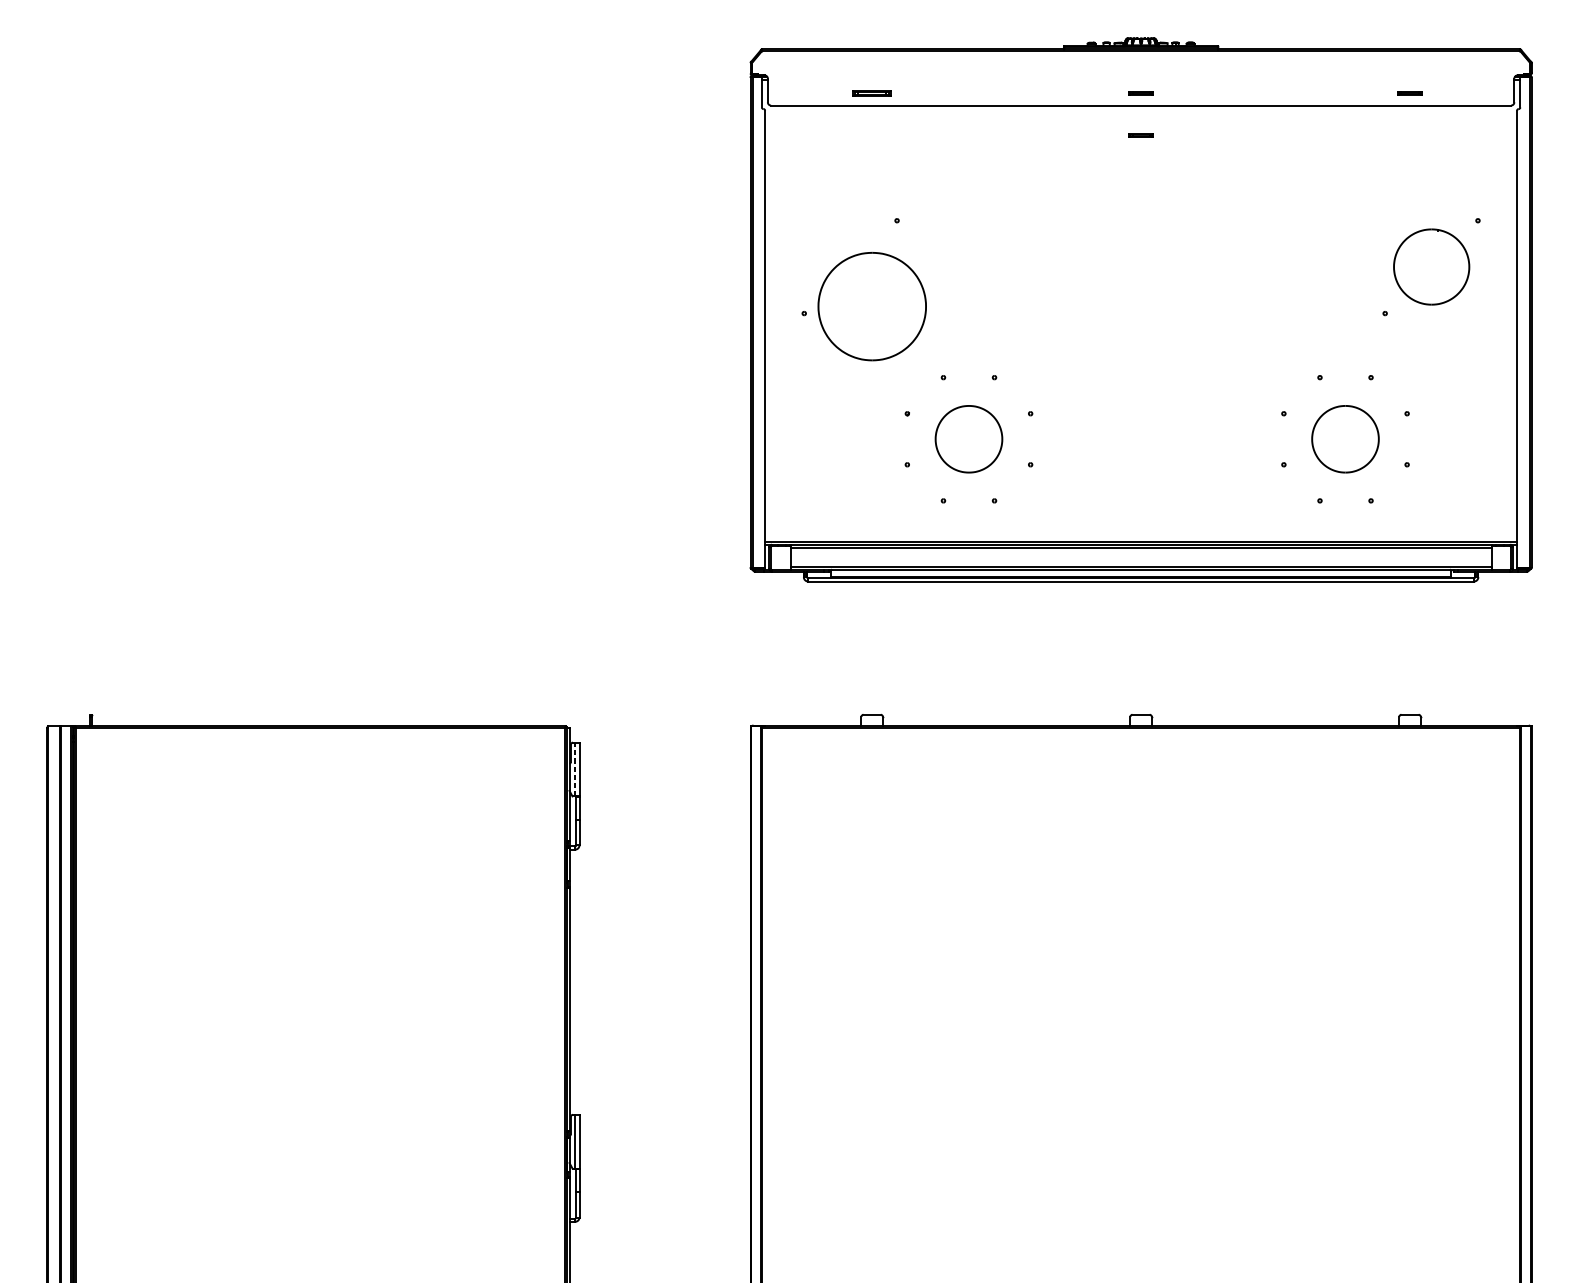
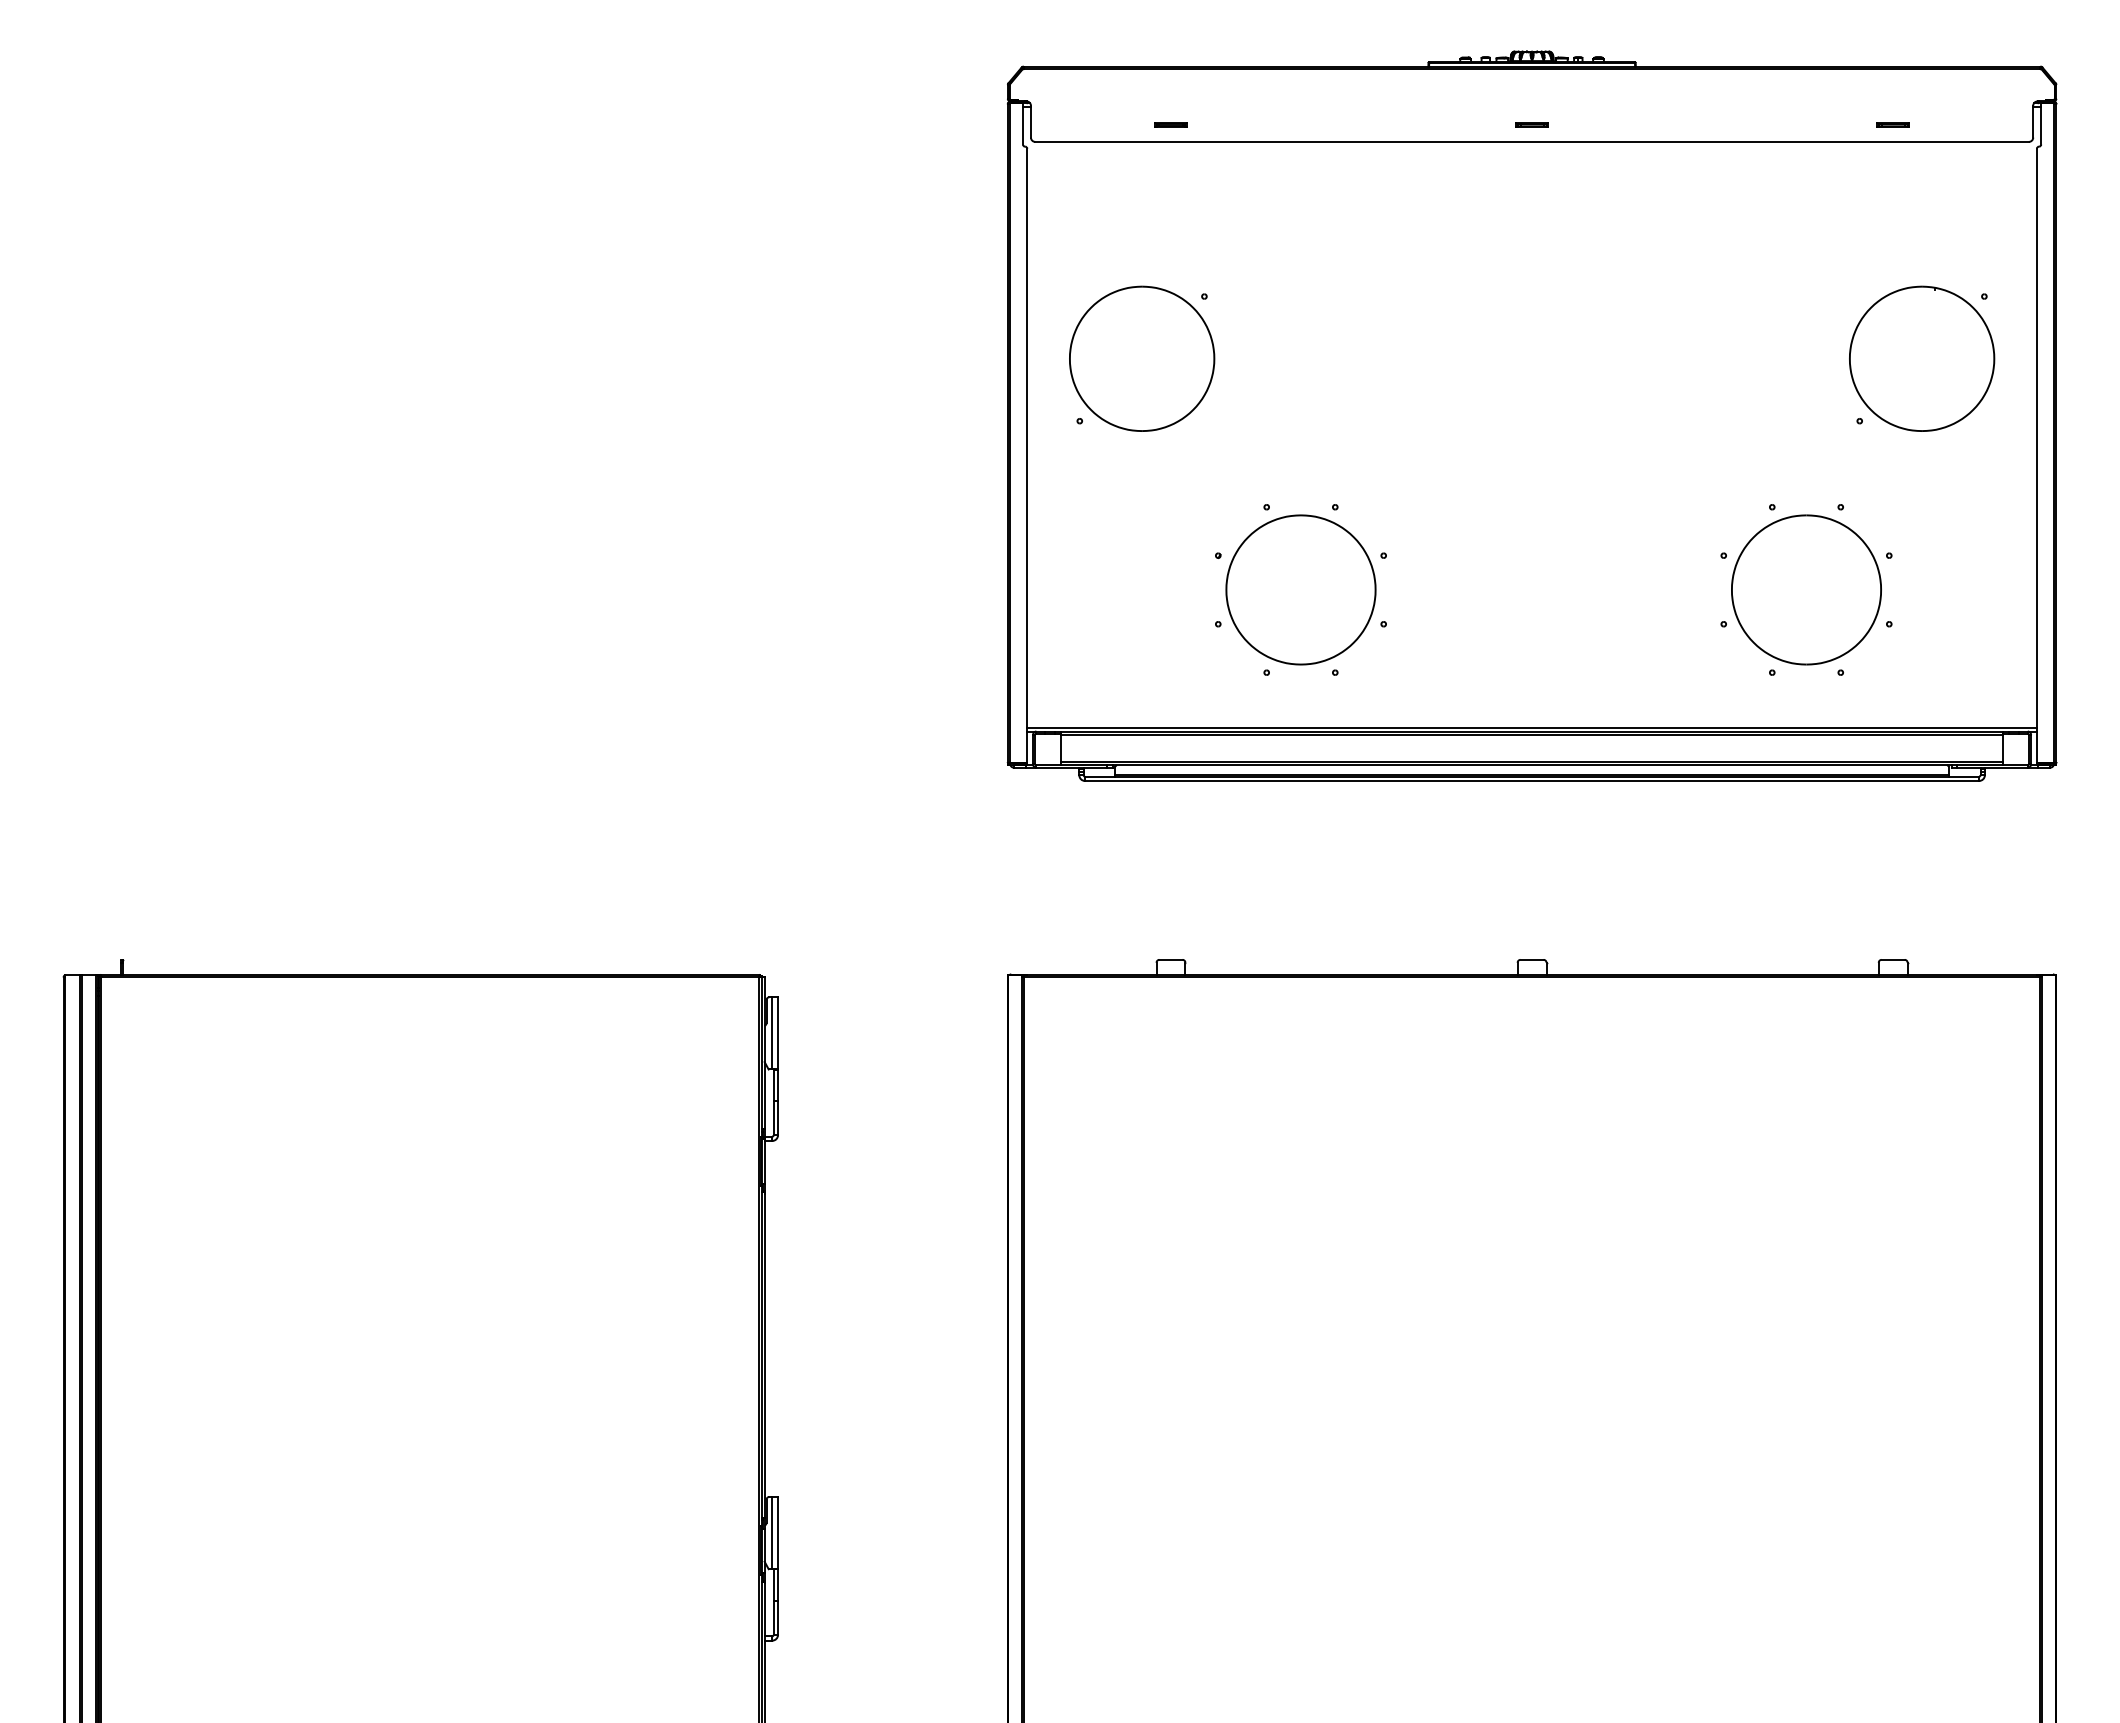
part: (871, 92) -> (1170, 124), size x0.62
part: (1140, 135) -> (1531, 181), removed
part: (1431, 266) -> (1922, 358), size x1.43
part: (872, 306) -> (1142, 358), moved
part: (968, 438) -> (1300, 589), size x1.67
part: (1345, 438) -> (1806, 589), size x1.67
line: (575, 768) -> (772, 1032), dashed -> solid

